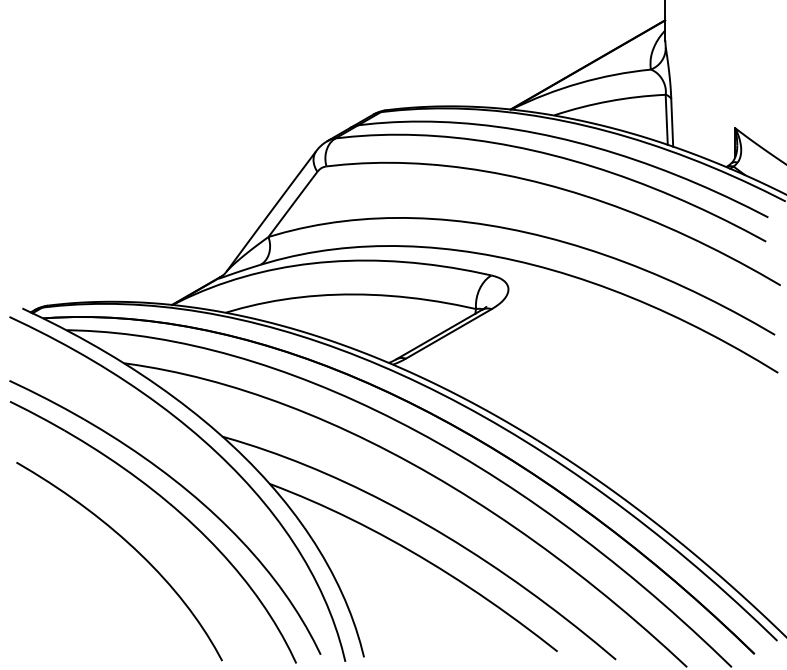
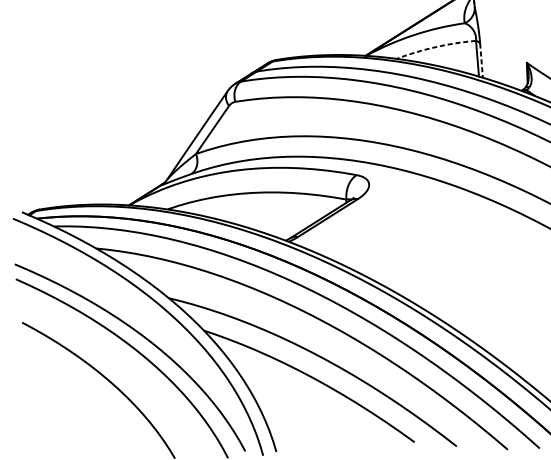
arc: (609, 101) -> (436, 47), solid -> dashed
line: (672, 122) -> (481, 60), solid -> dashed

